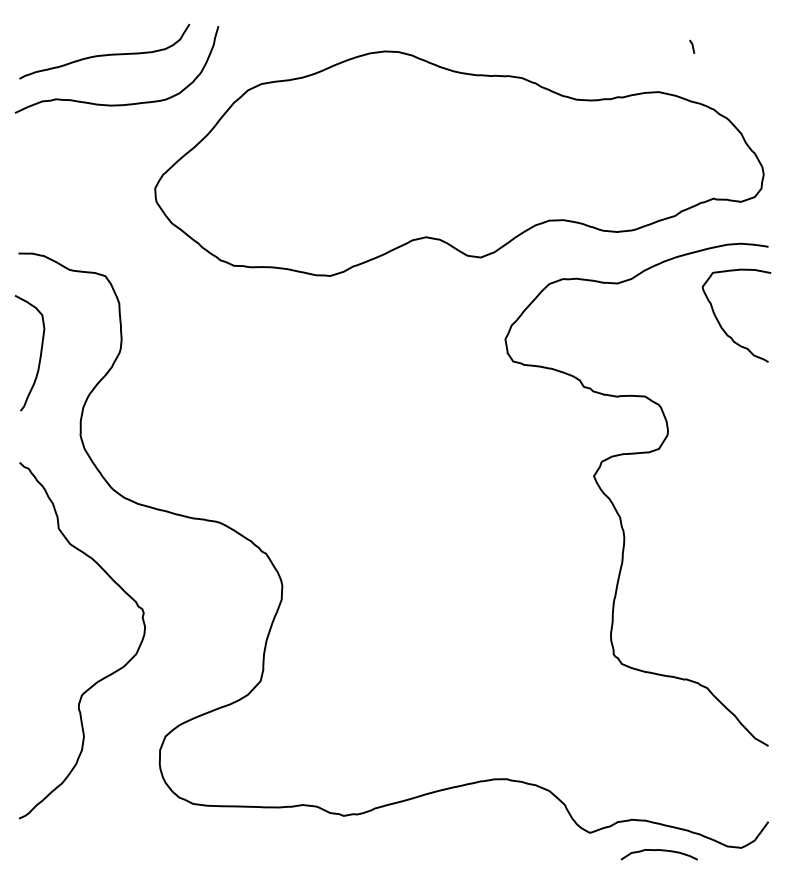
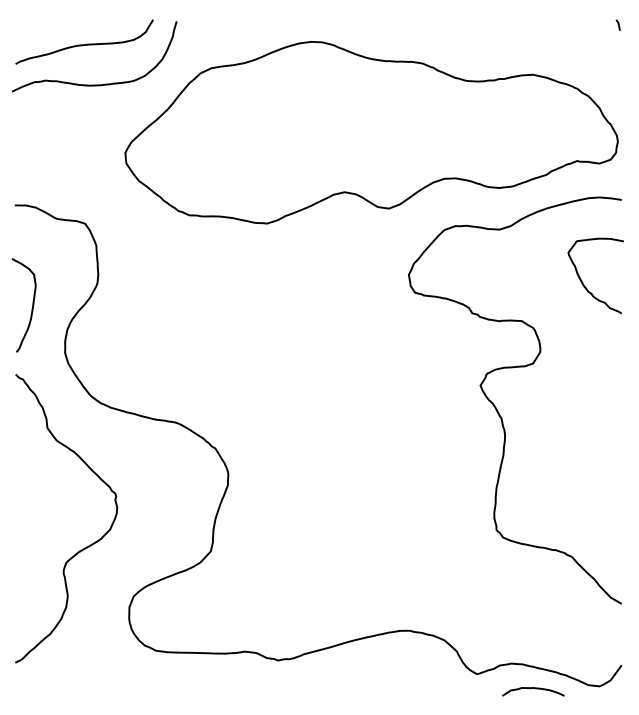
line: (692, 46) -> (618, 24), moved
curve: (720, 323) -> (582, 282), moved
curve: (39, 356) -> (31, 308), moved

